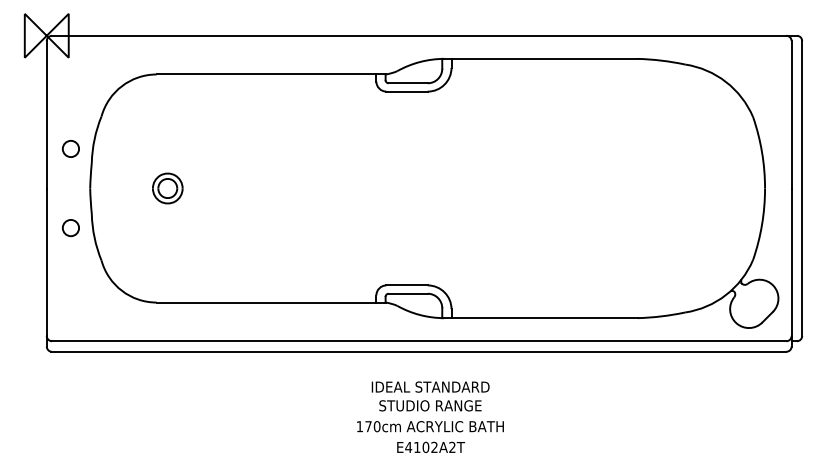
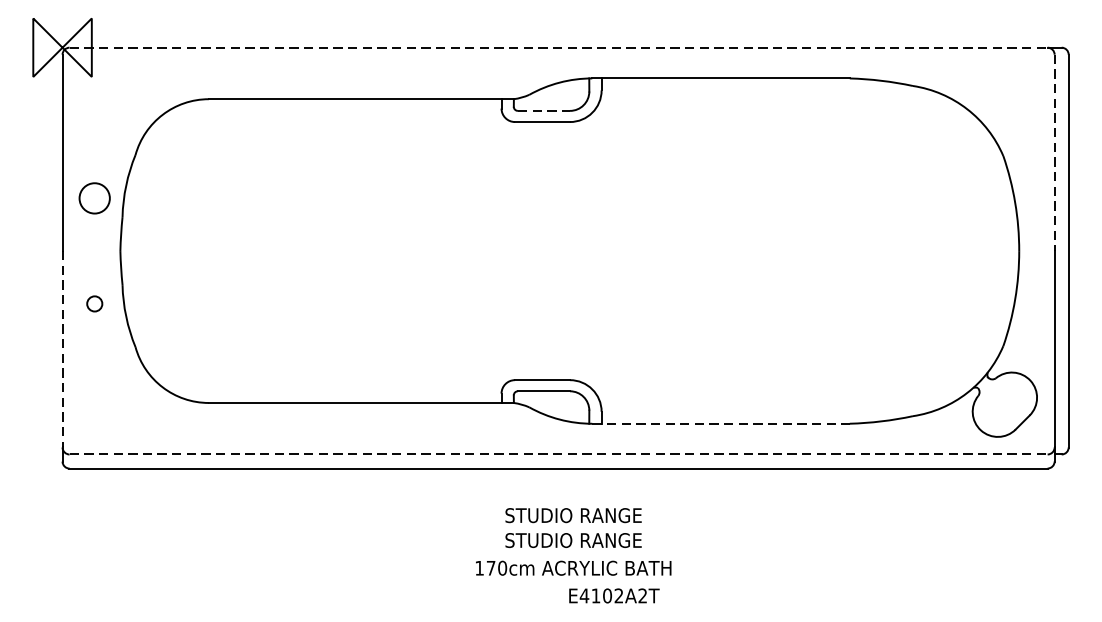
line: (419, 35) -> (558, 47), solid -> dashed
line: (408, 83) -> (544, 111), solid -> dashed
line: (791, 114) -> (1054, 152), solid -> dashed
circle: (70, 148) -> (94, 197), size x1.4
part: (167, 188) -> (223, 251), removed
circle: (70, 228) -> (94, 304), size x0.7
line: (46, 262) -> (62, 349), solid -> dashed
line: (541, 318) -> (721, 424), solid -> dashed
line: (419, 341) -> (558, 454), solid -> dashed
text: (430, 386) -> (573, 514), IDEAL STANDARD -> STUDIO RANGE
text: (431, 446) -> (614, 594), moved

